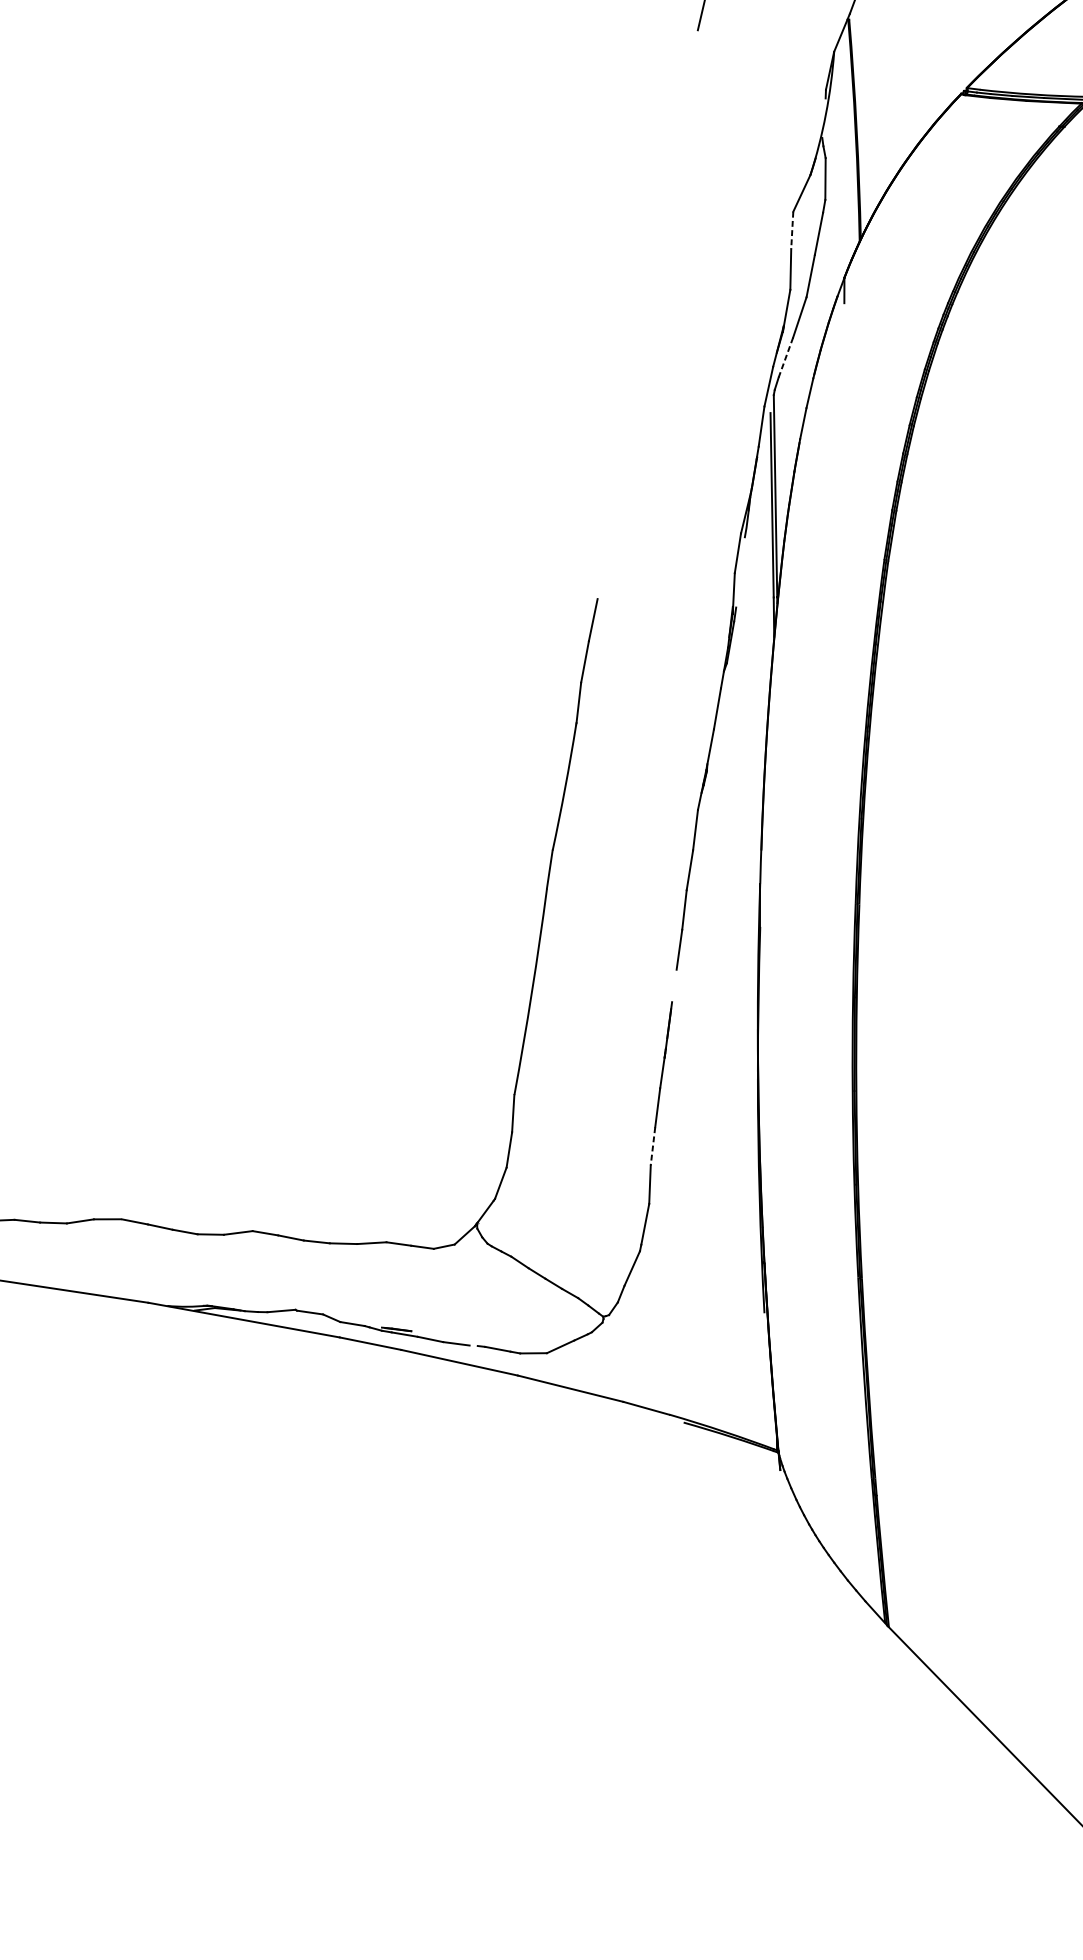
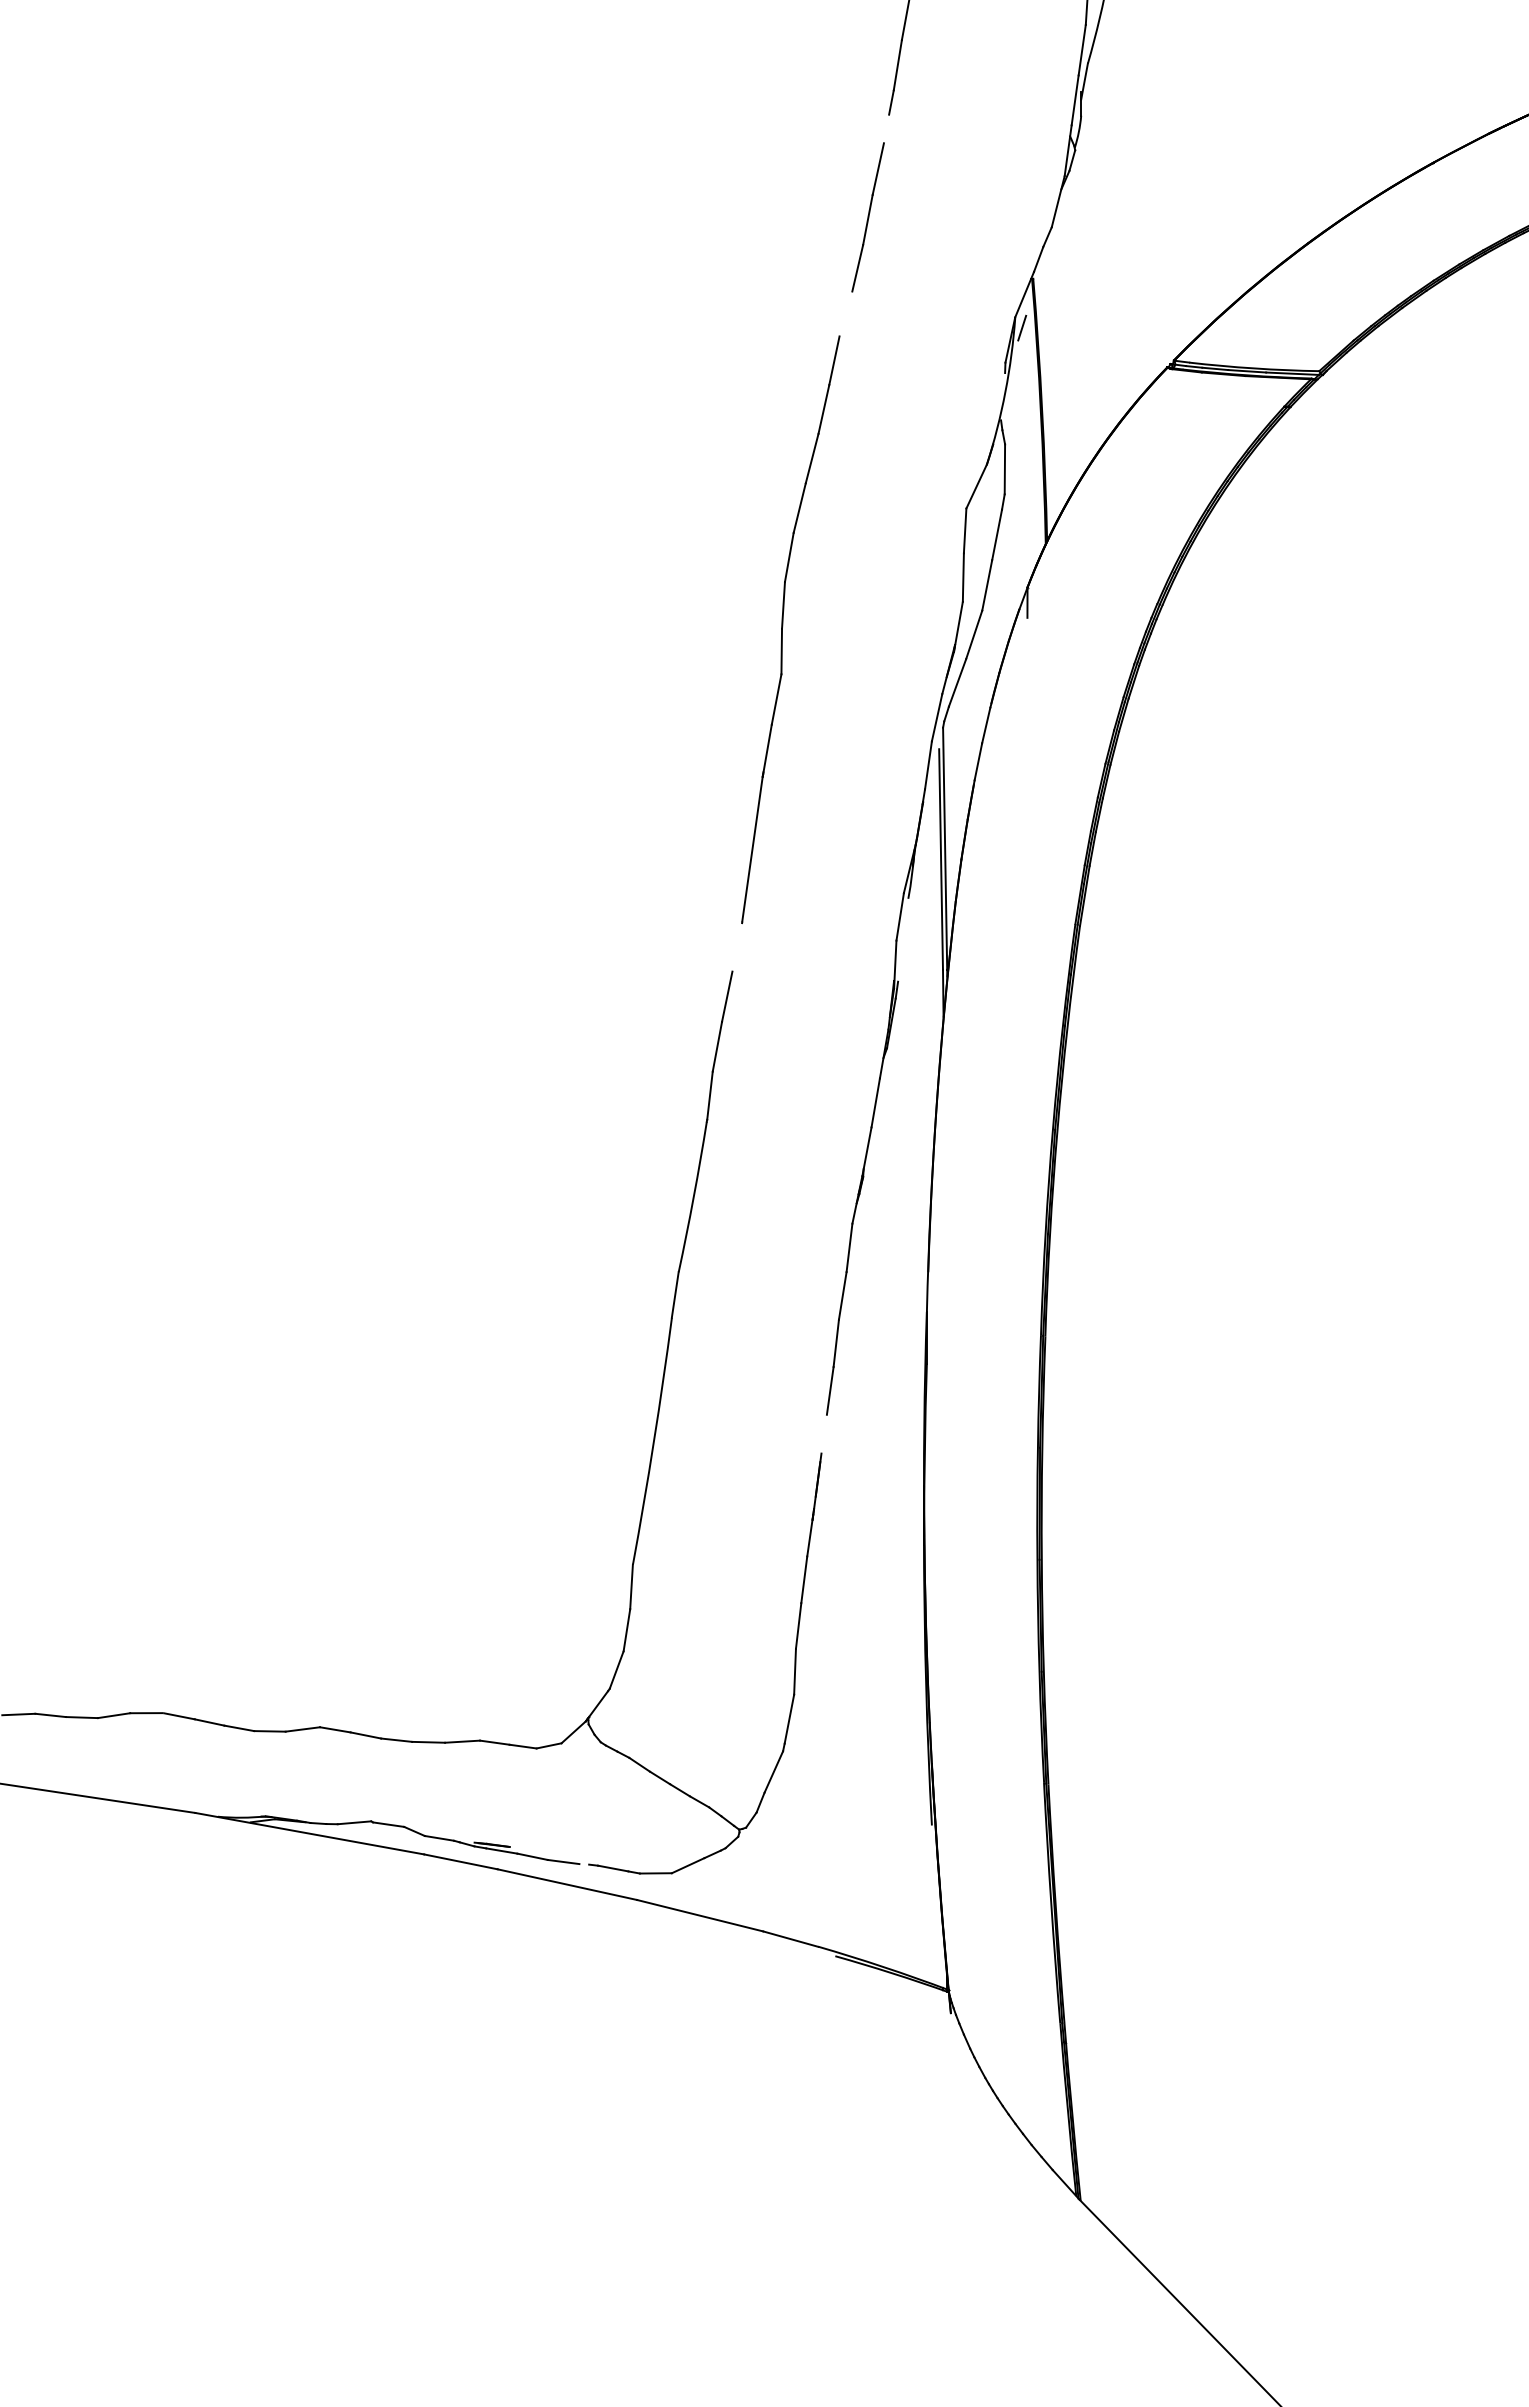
line: (840, 60) -> (1022, 327), added
line: (792, 230) -> (965, 531), dashed -> solid
part: (640, 310) -> (783, 626), added
line: (785, 358) -> (957, 683), dashed -> solid
line: (652, 1146) -> (798, 1626), dashed -> solid

